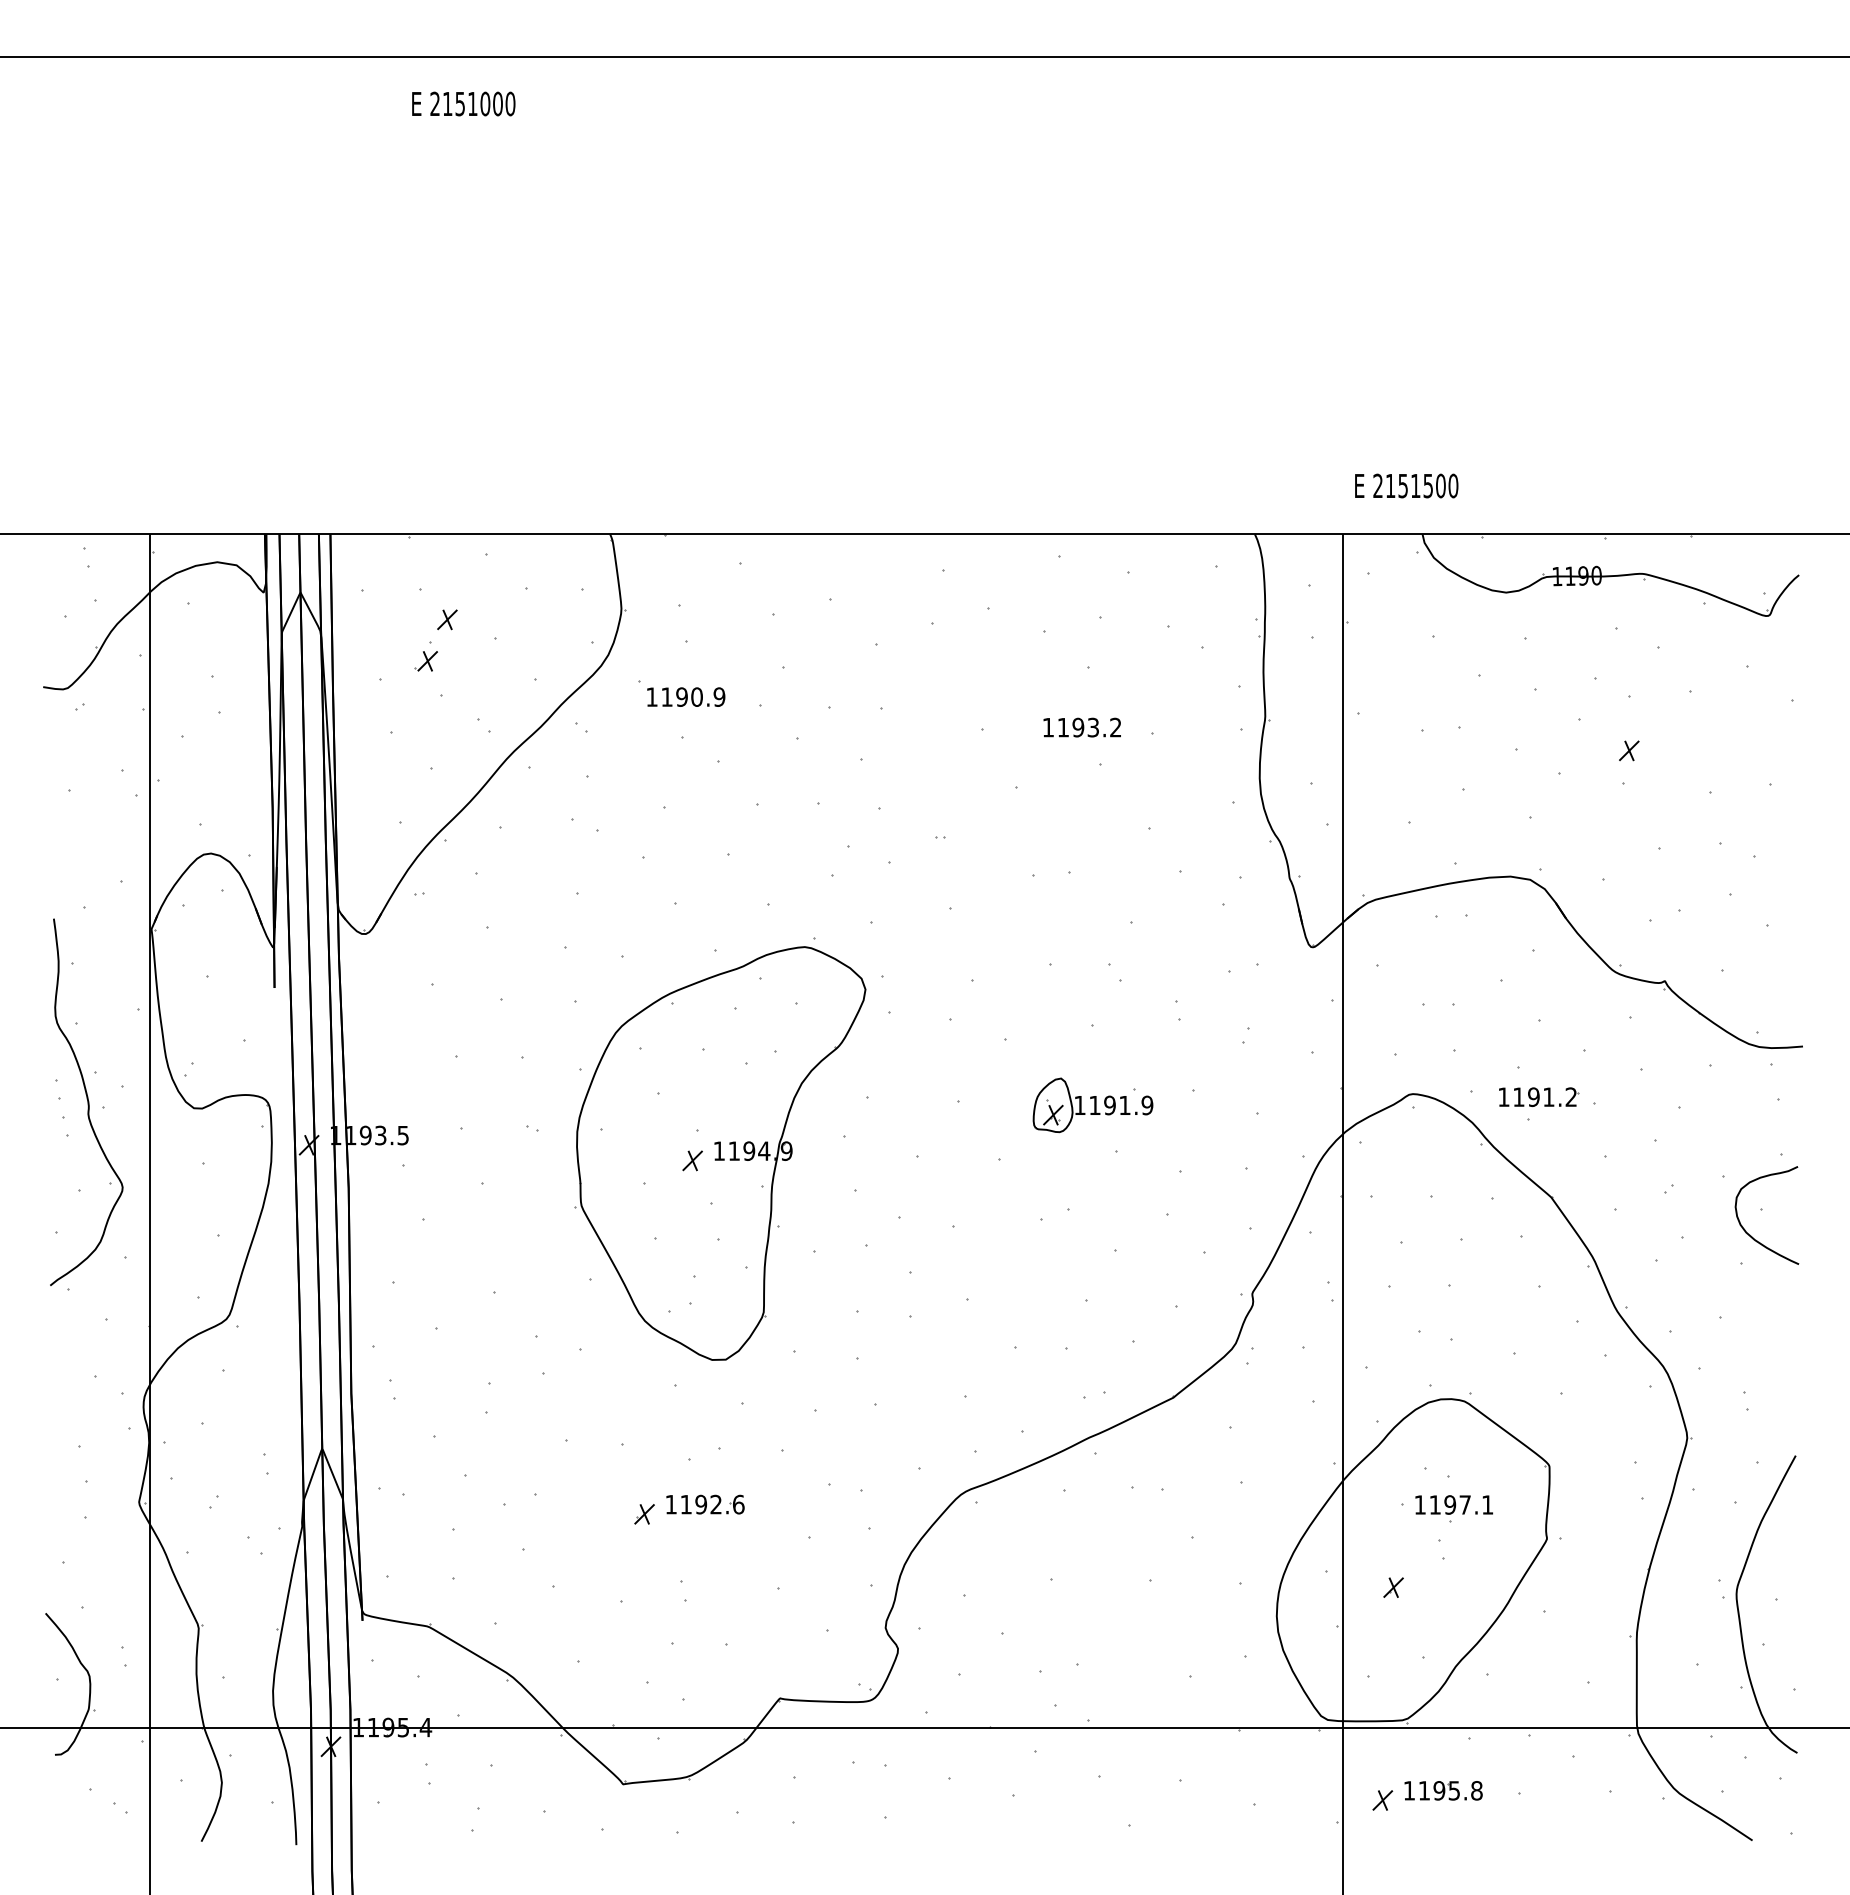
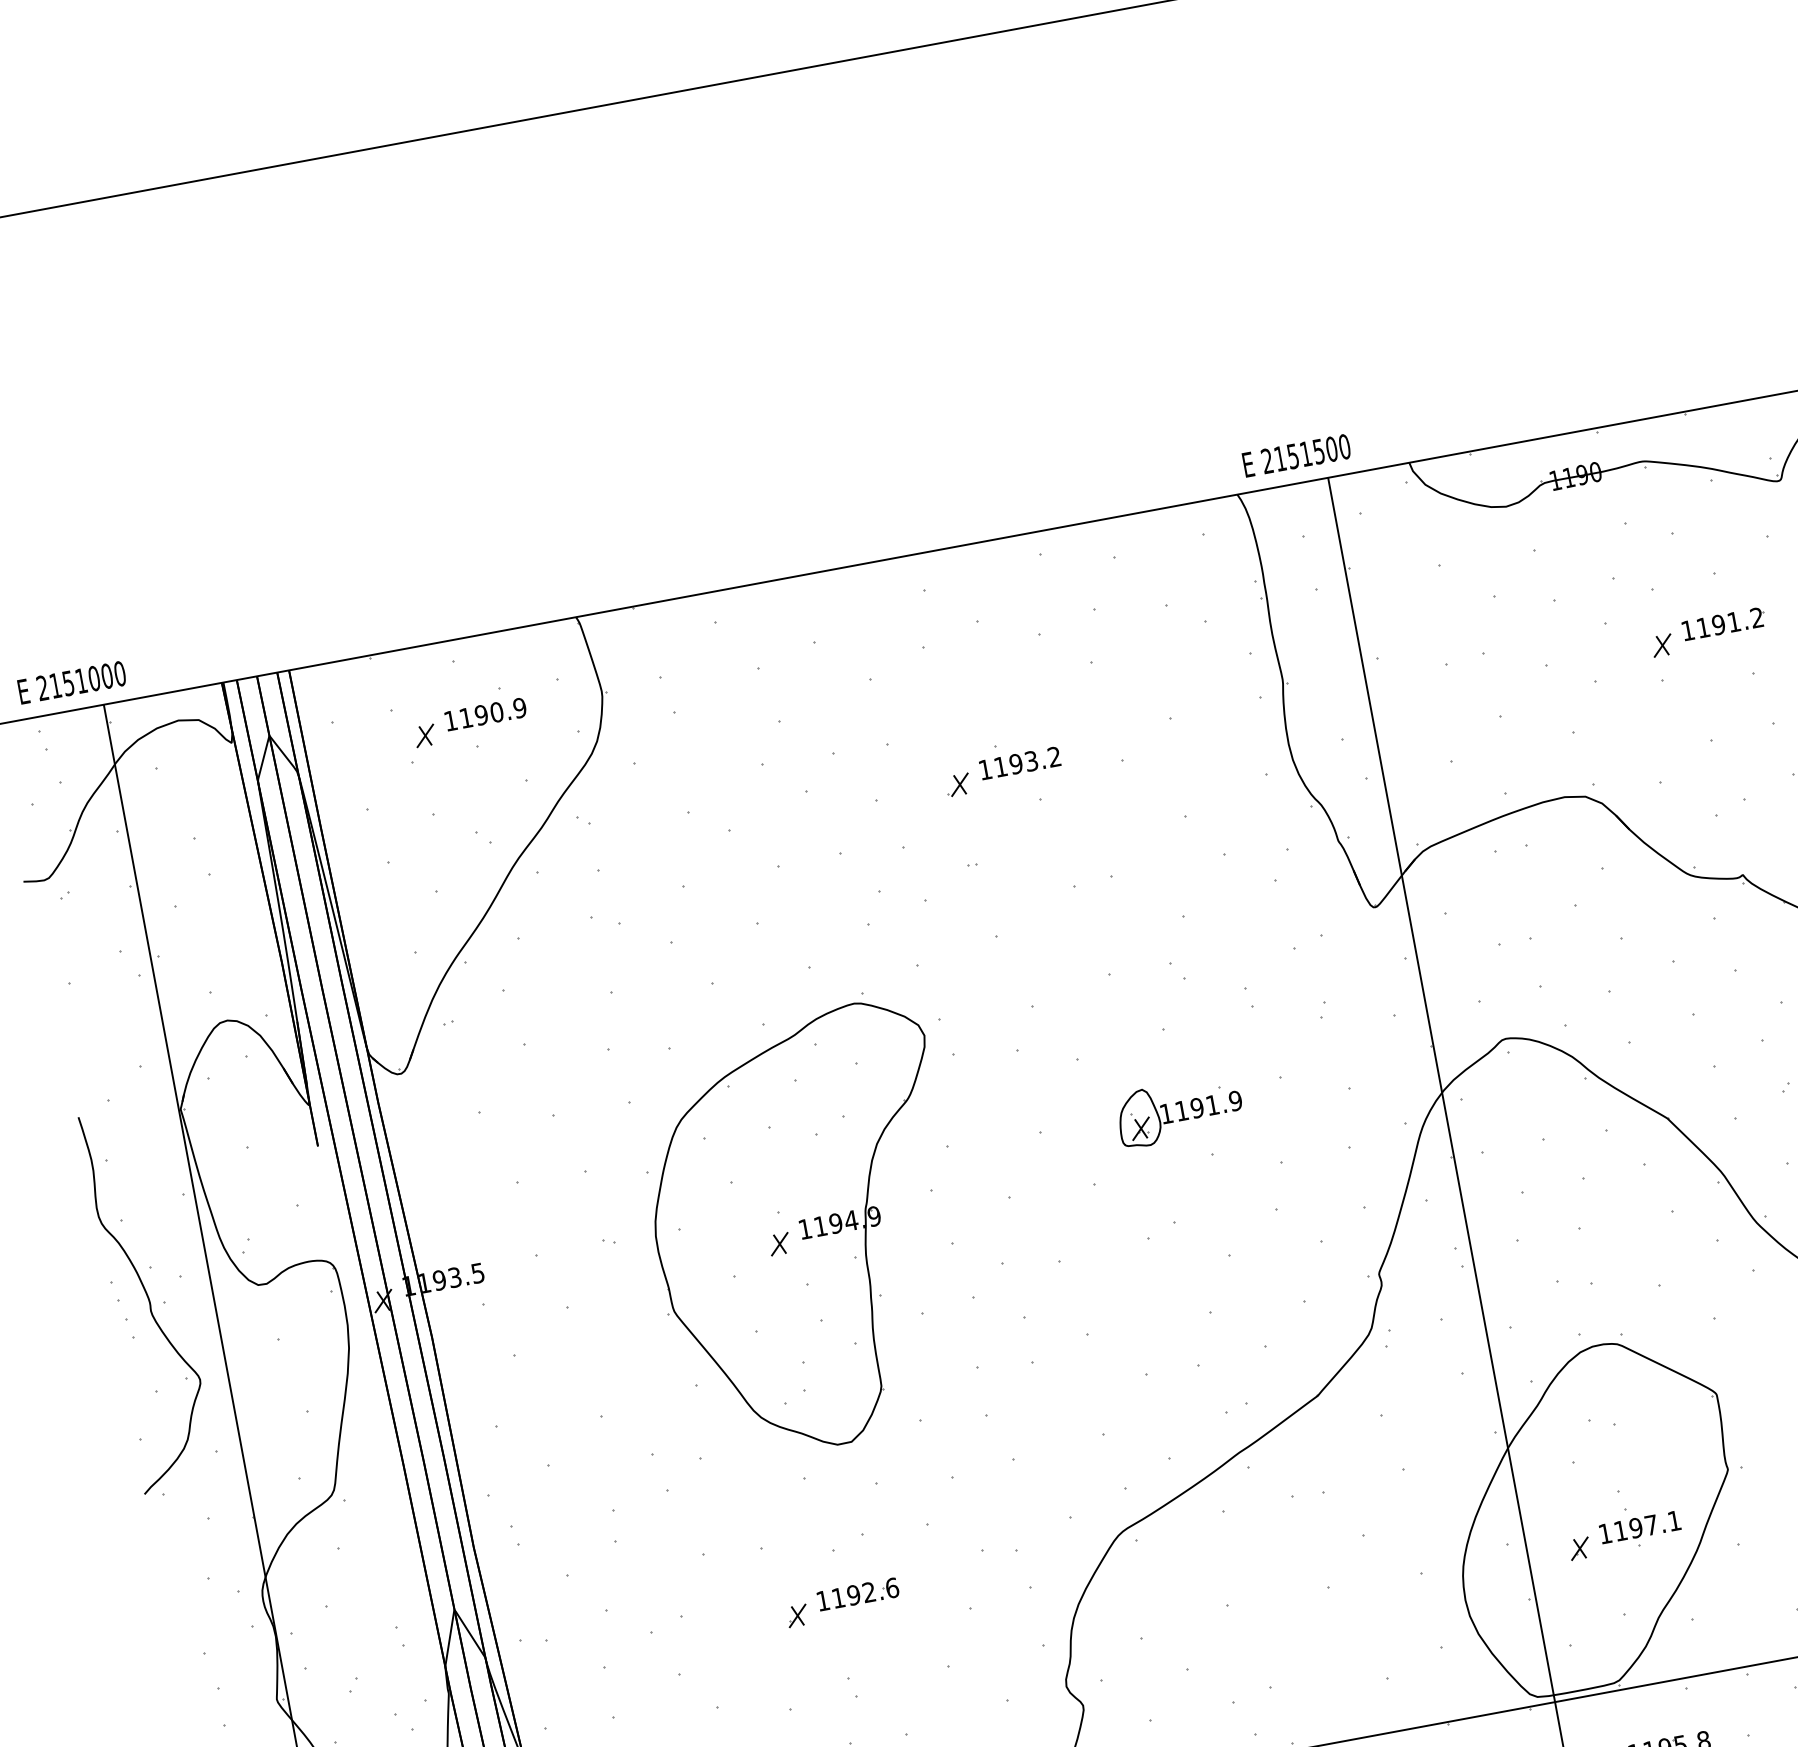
text: (463, 103) -> (71, 682), moved
text: (1406, 485) -> (1296, 455), moved
part: (425, 661) -> (957, 785), moved
text: (686, 696) -> (486, 713), moved
text: (1081, 727) -> (1019, 763), moved
part: (1539, 1096) -> (1724, 623), moved
part: (1453, 1508) -> (1640, 1531), moved

